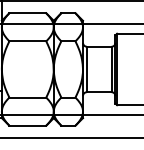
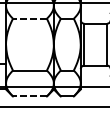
line: (27, 41) -> (29, 18), solid -> dashed
line: (27, 125) -> (29, 96), solid -> dashed

